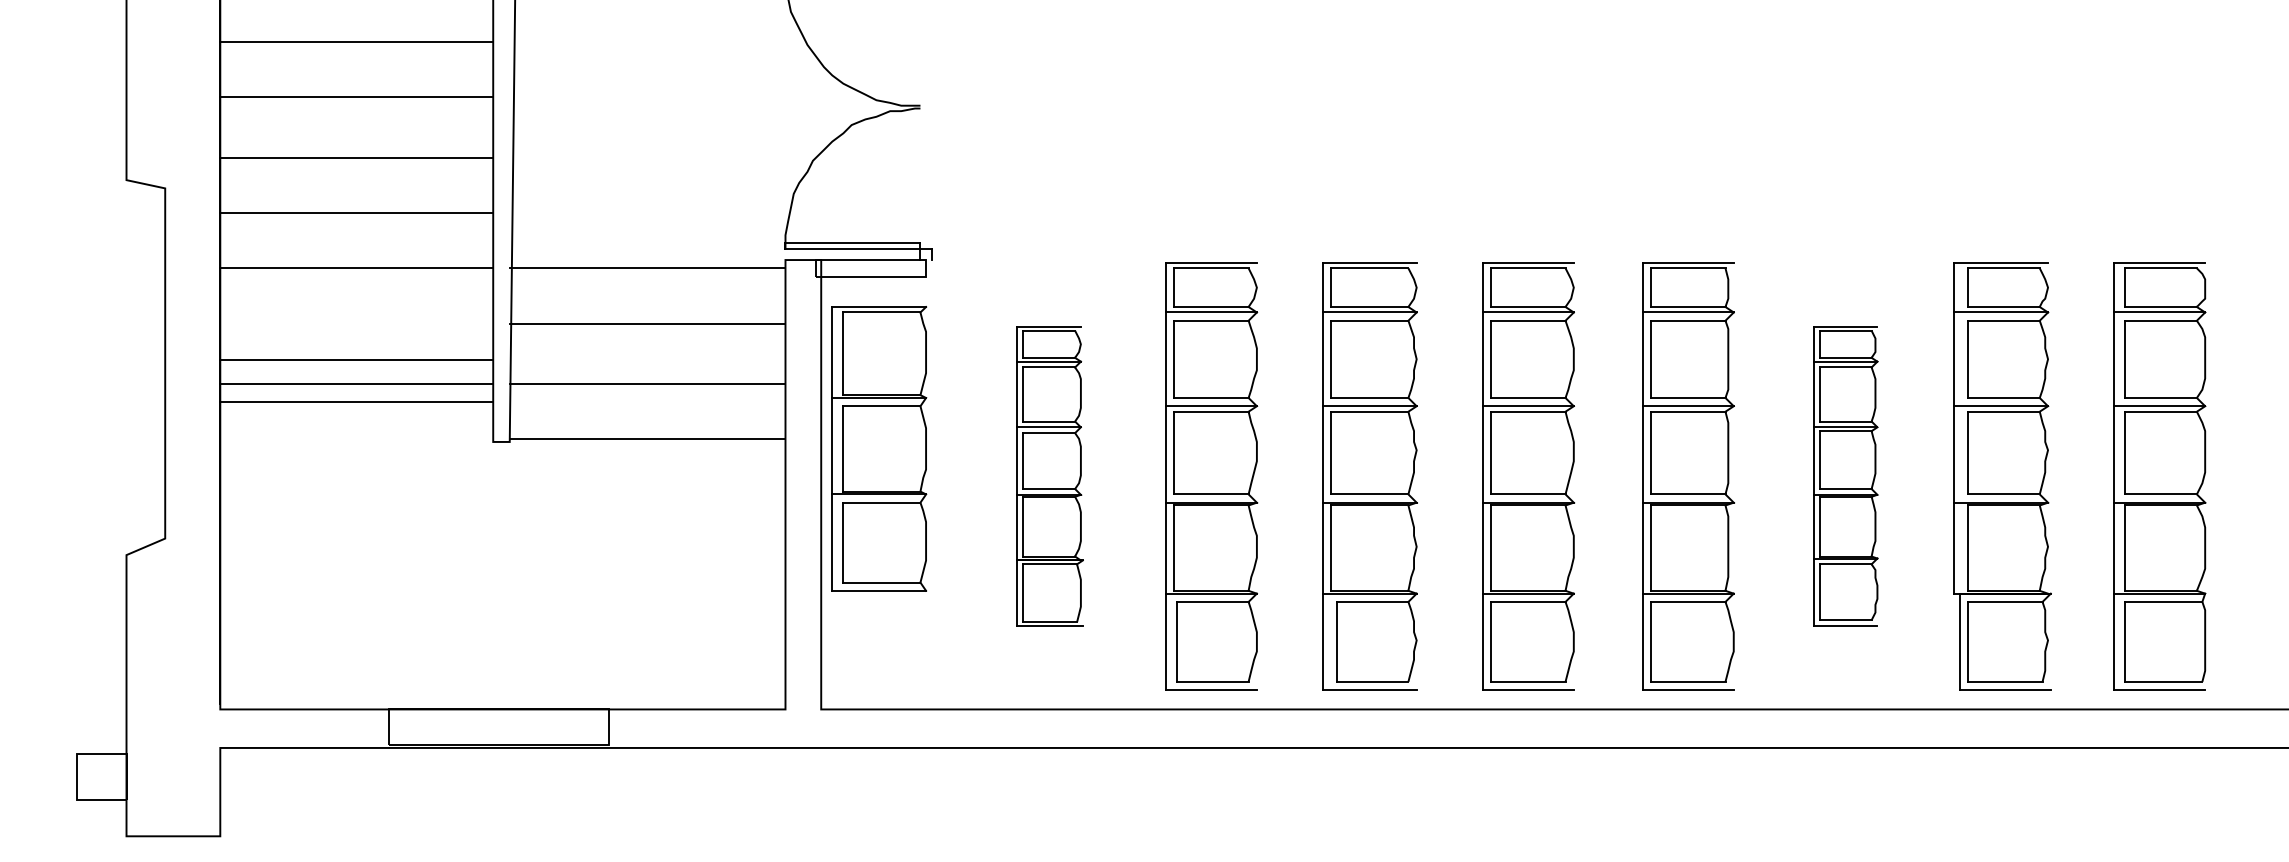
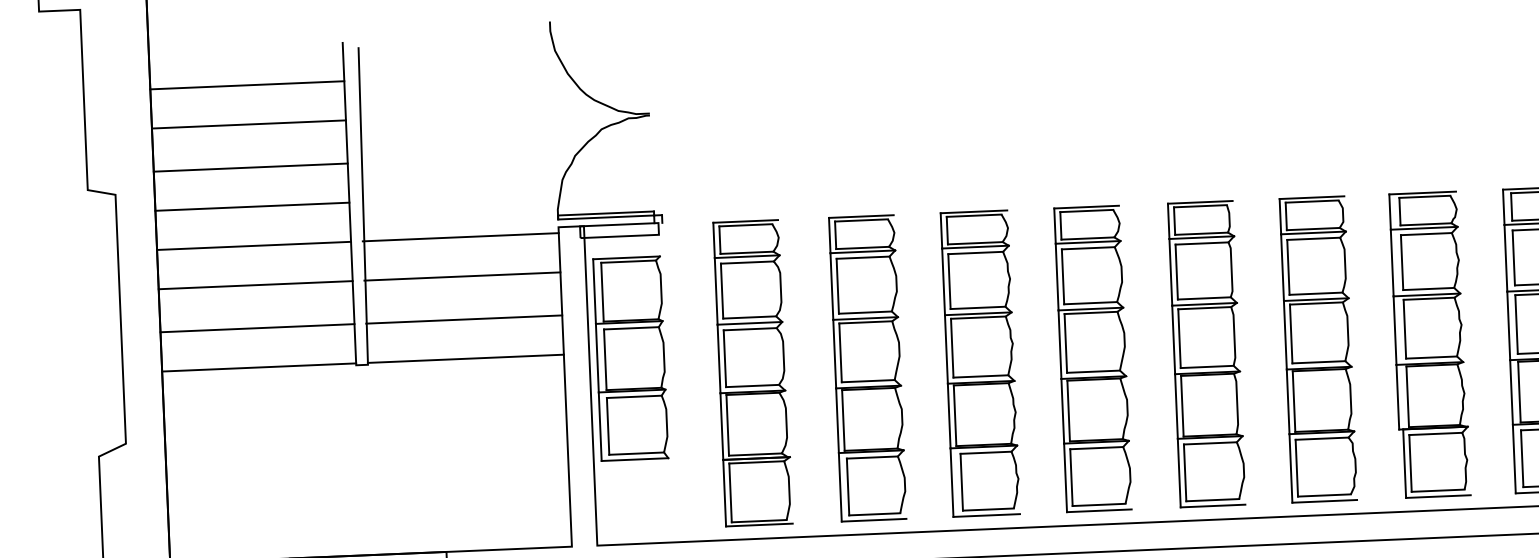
line: (356, 359) -> (255, 285), moved
line: (356, 402) -> (258, 367), moved
part: (1049, 476) -> (752, 373), size x1.43
part: (1845, 476) -> (1318, 349), size x1.43

